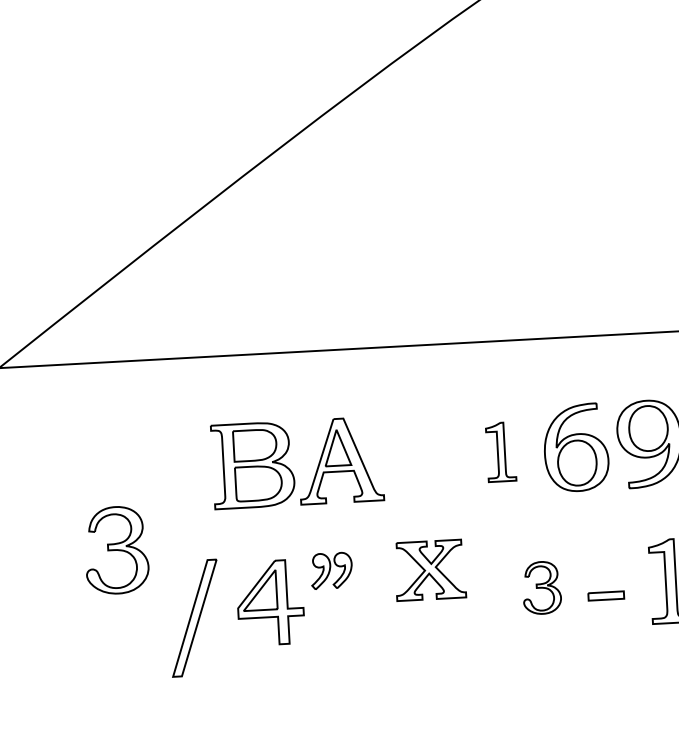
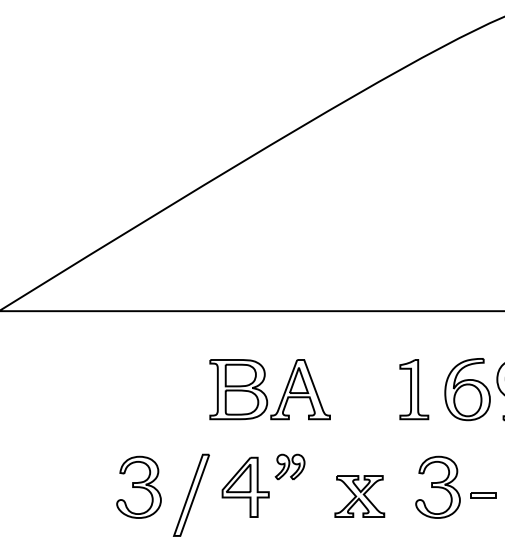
part: (501, 451) -> (414, 389), size x1.43
part: (115, 549) -> (138, 486), moved
part: (429, 570) -> (359, 496), moved
part: (541, 586) -> (437, 486), size x1.67

